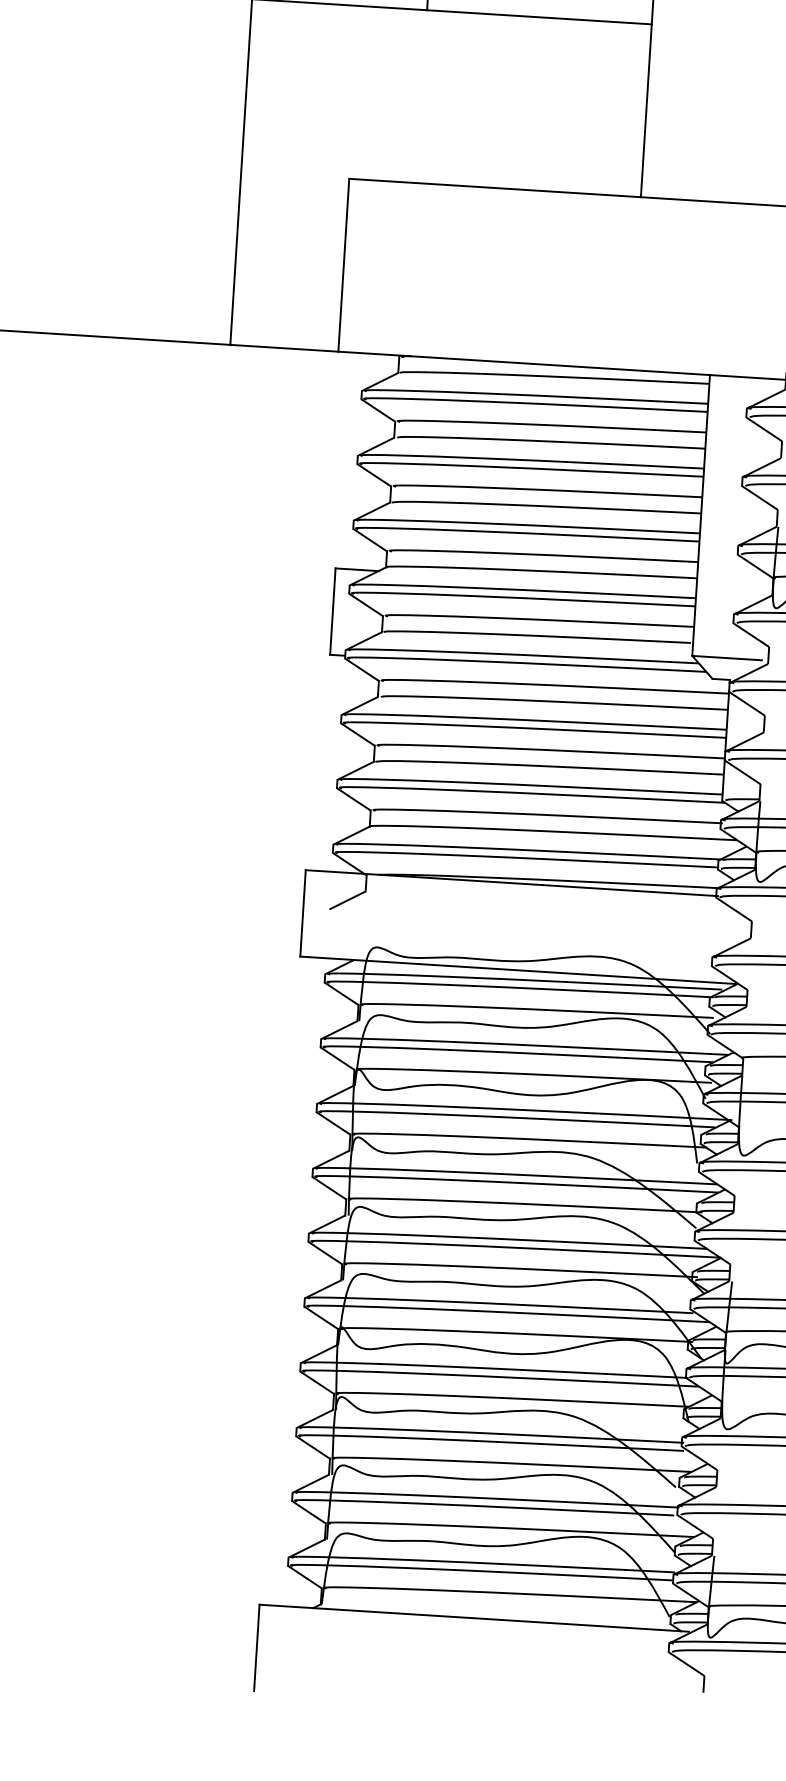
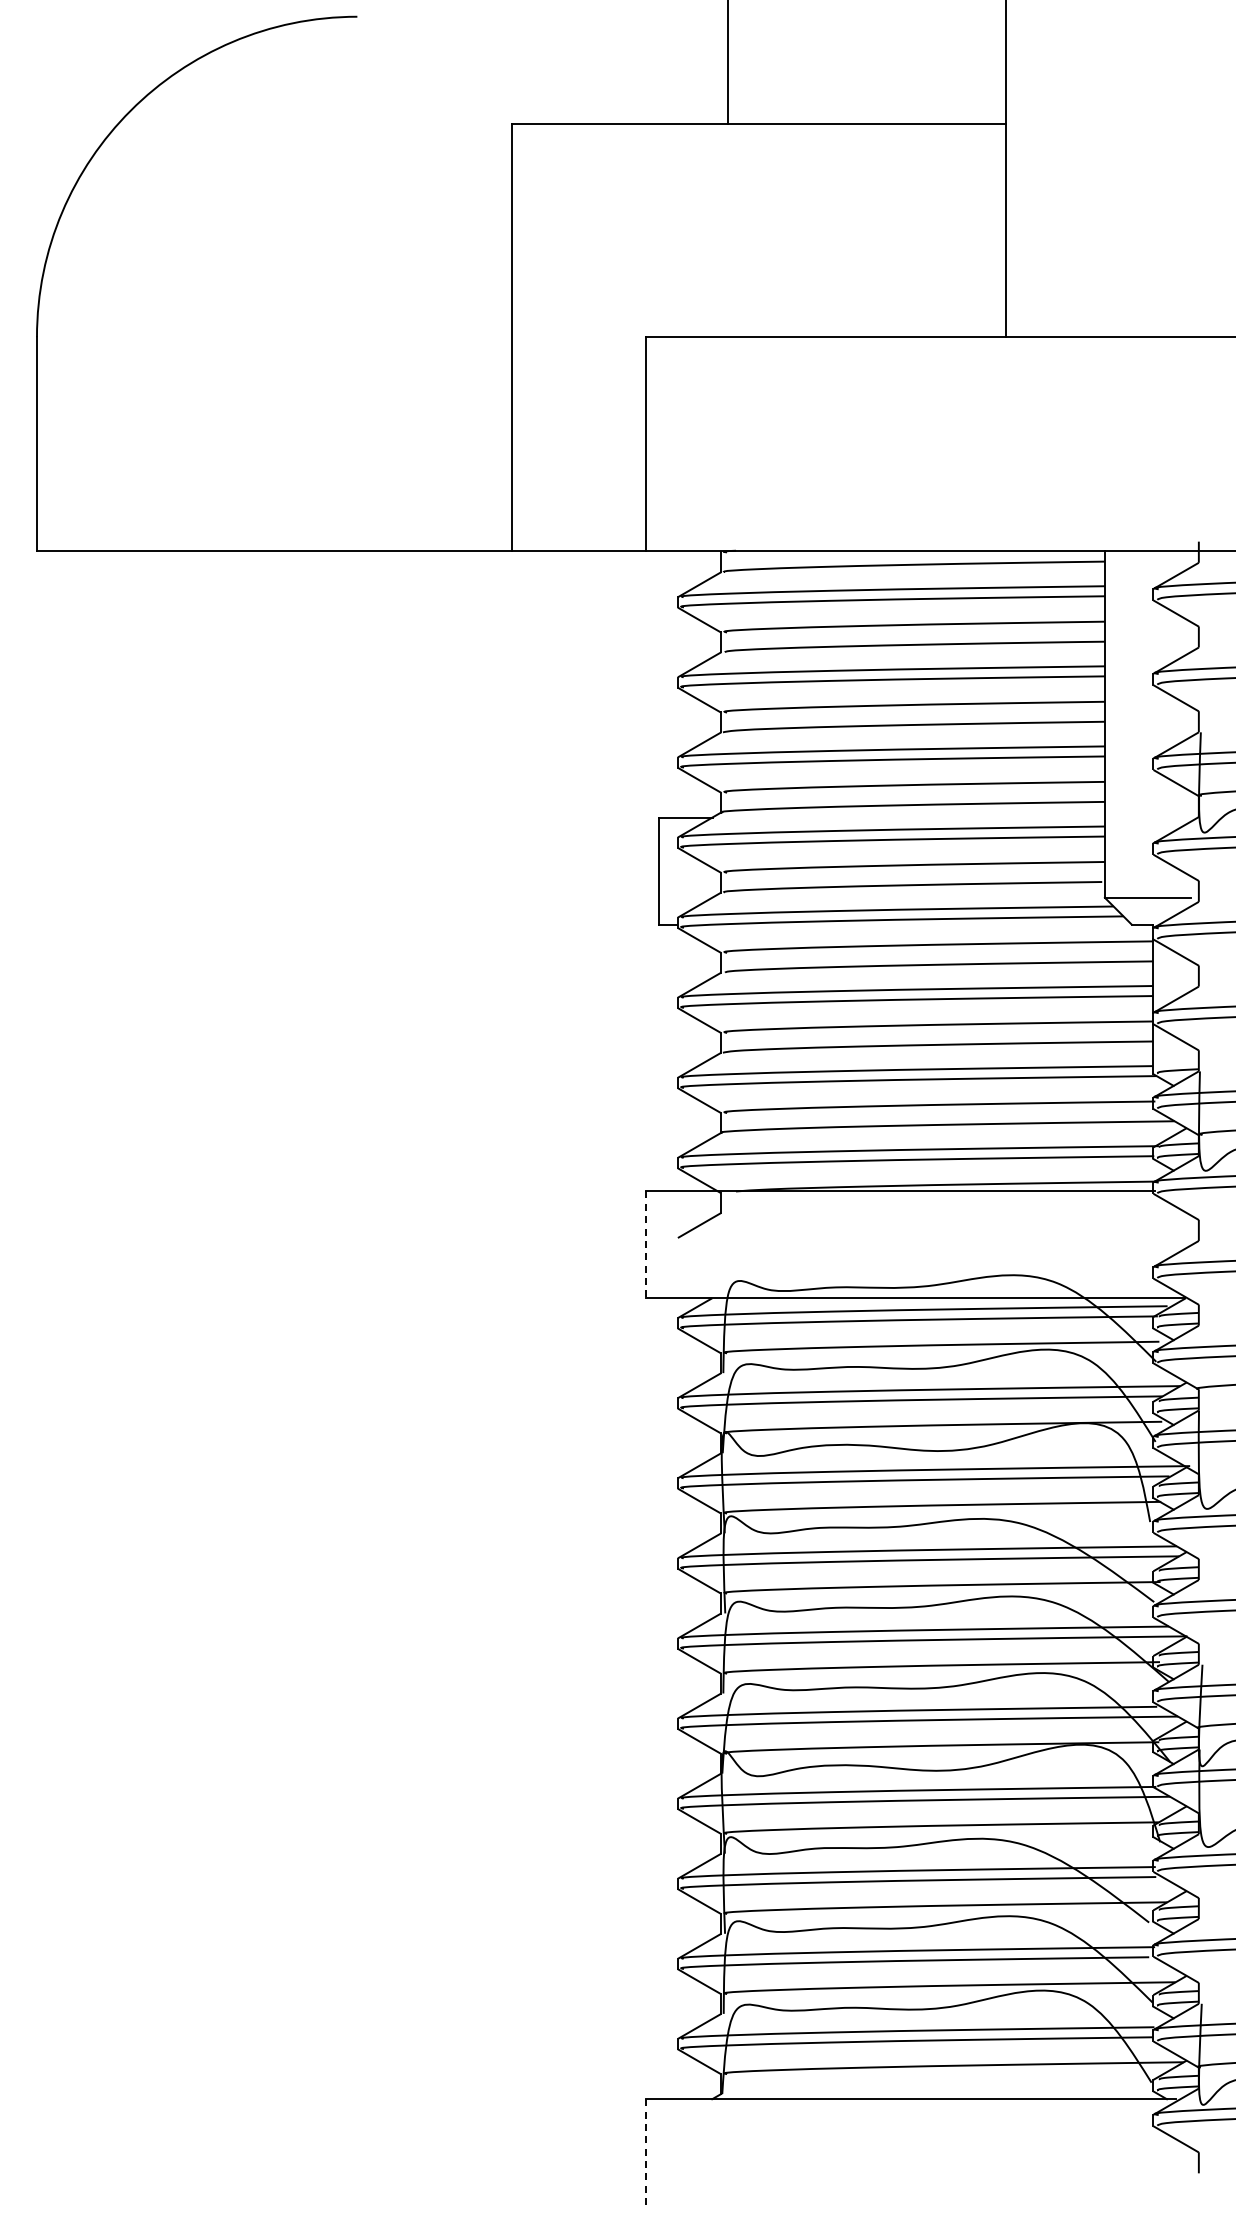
line: (302, 913) -> (645, 1245), solid -> dashed
line: (256, 1648) -> (645, 2153), solid -> dashed

